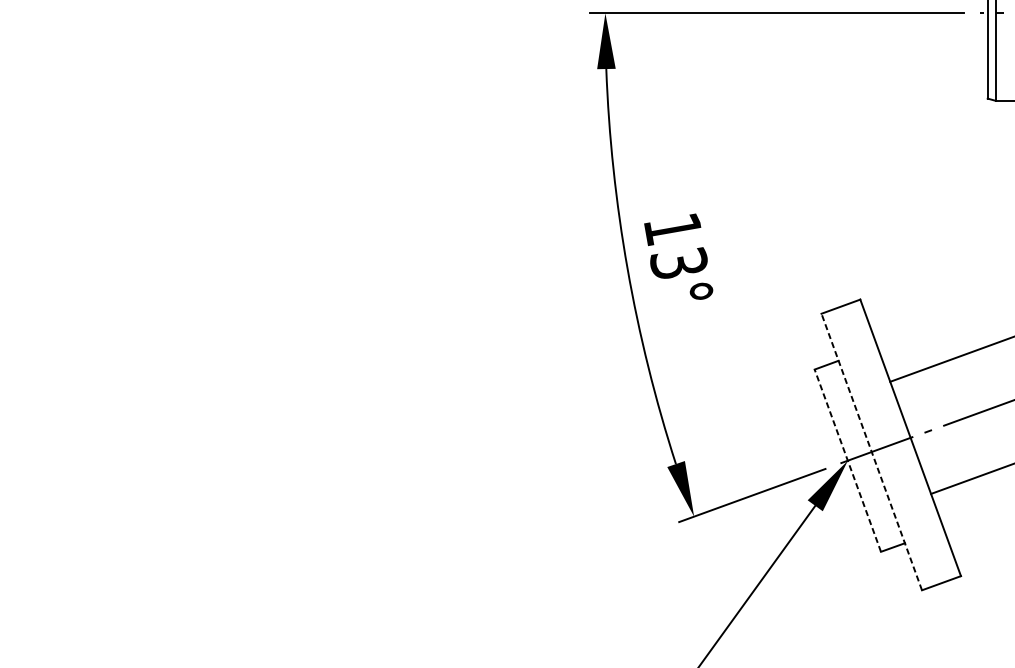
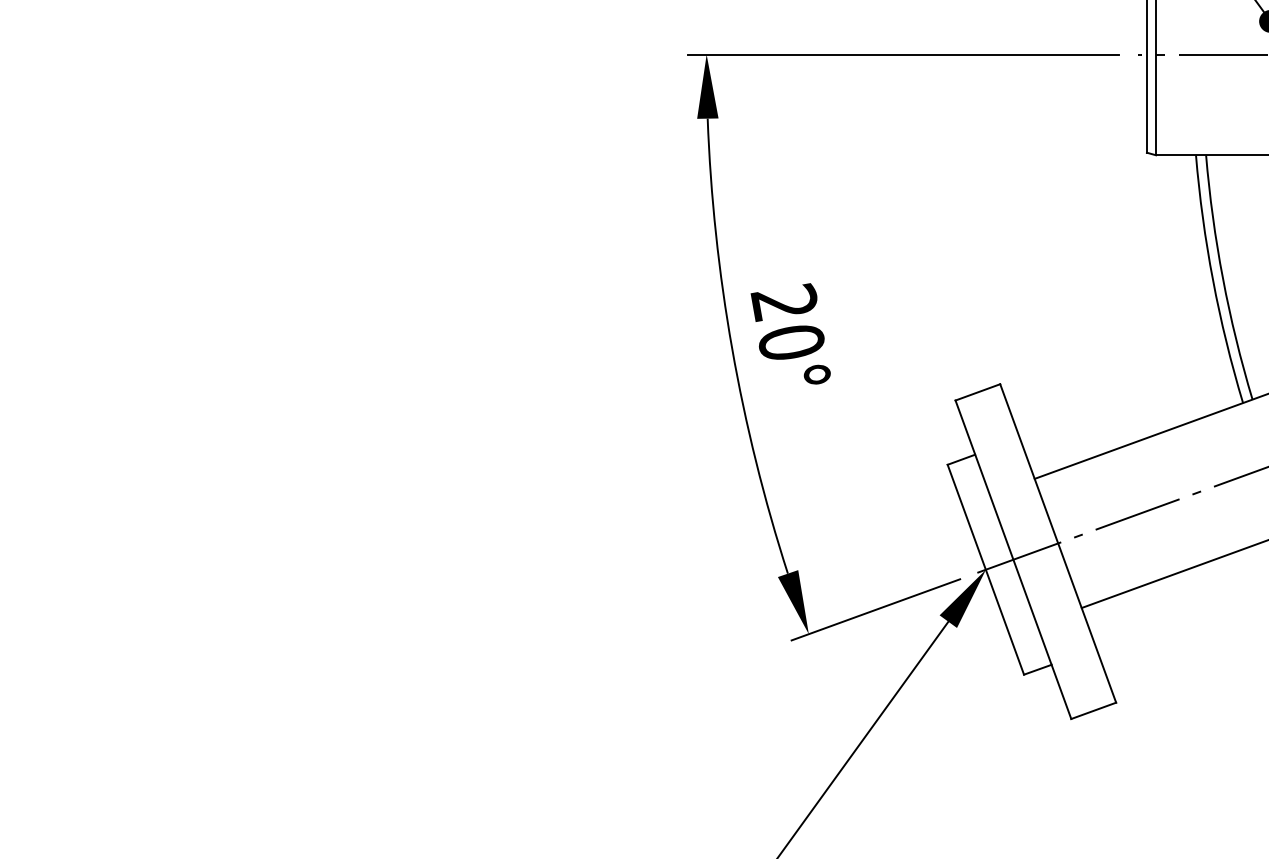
text: (675, 245) -> (787, 321), 13° -> 20°
line: (871, 451) -> (1013, 559), dashed -> solid
line: (847, 460) -> (985, 569), dashed -> solid

